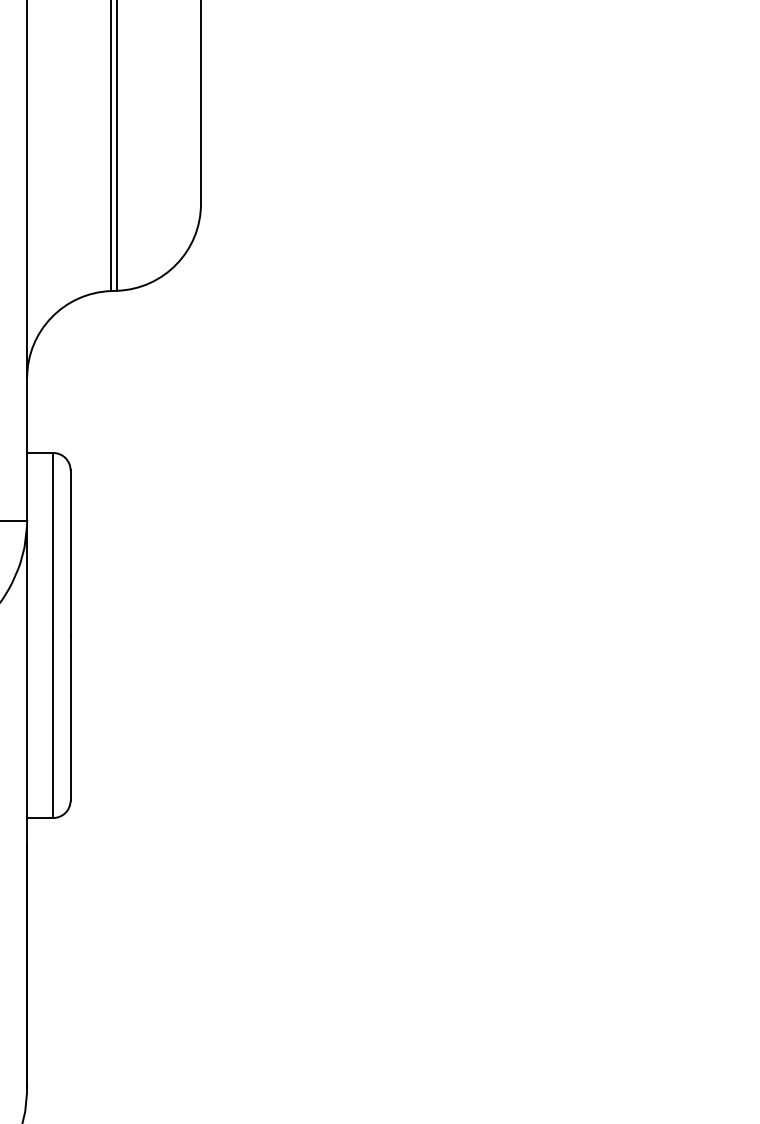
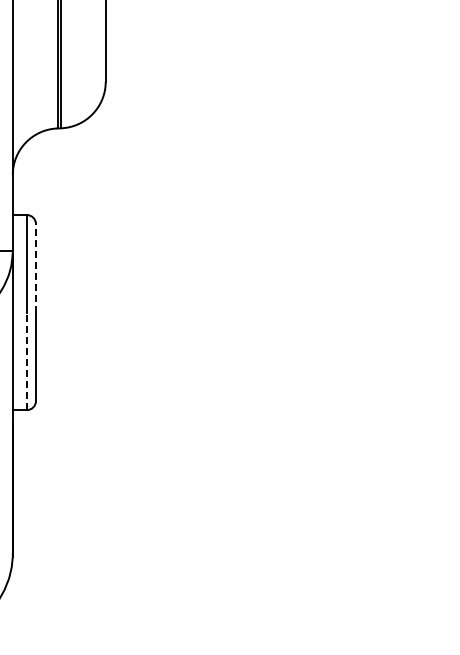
line: (71, 551) -> (36, 267), solid -> dashed
line: (52, 726) -> (26, 361), solid -> dashed

